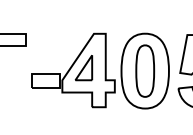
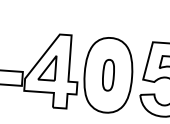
part: (145, 70) -> (108, 74), size x0.6

